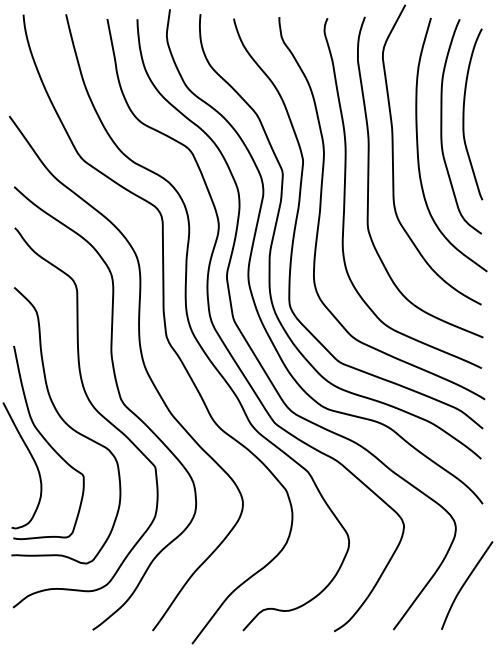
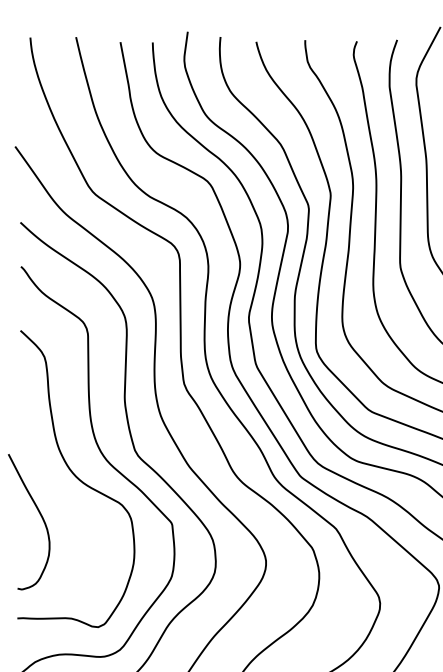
curve: (48, 442) -> (57, 497), removed

